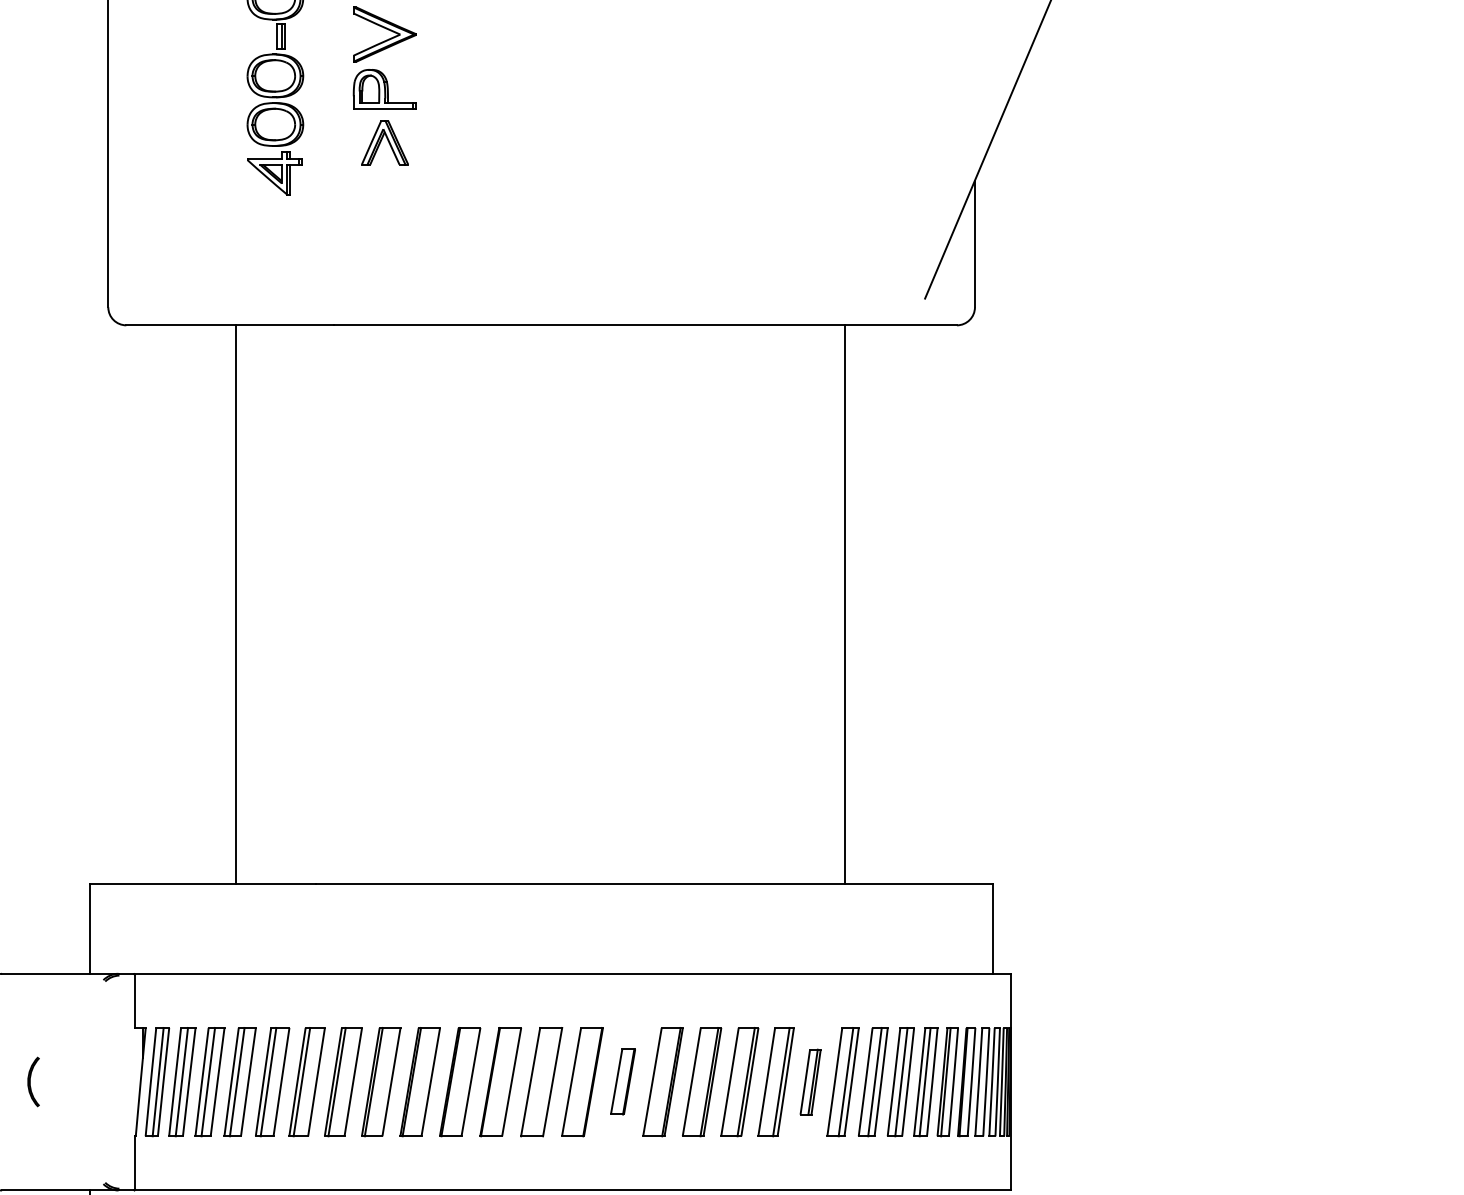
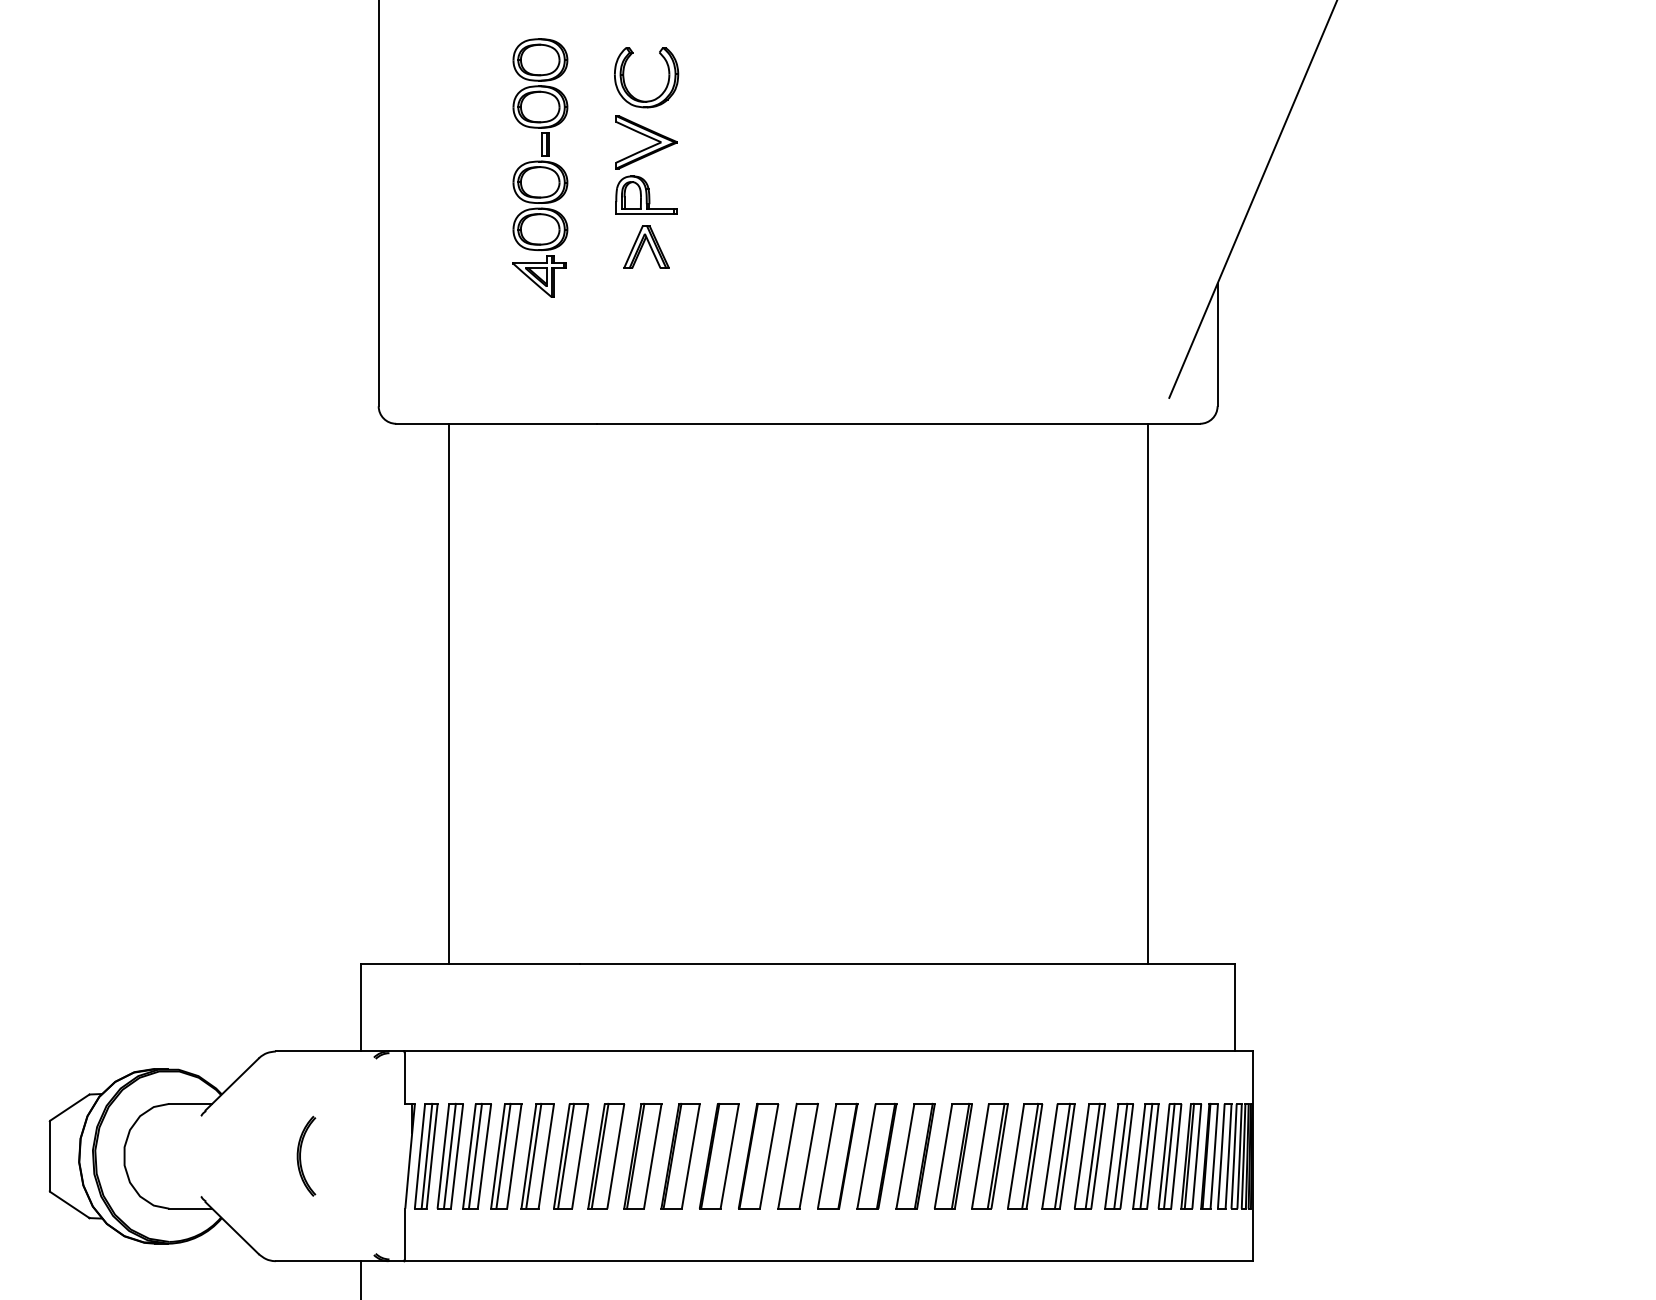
line: (236, 603) -> (448, 693), moved
line: (844, 603) -> (1147, 693), moved
part: (33, 1081) -> (306, 1155), size x1.67
part: (622, 1081) -> (876, 1155), size x1.67
part: (810, 1082) -> (1058, 1156), size x1.67

